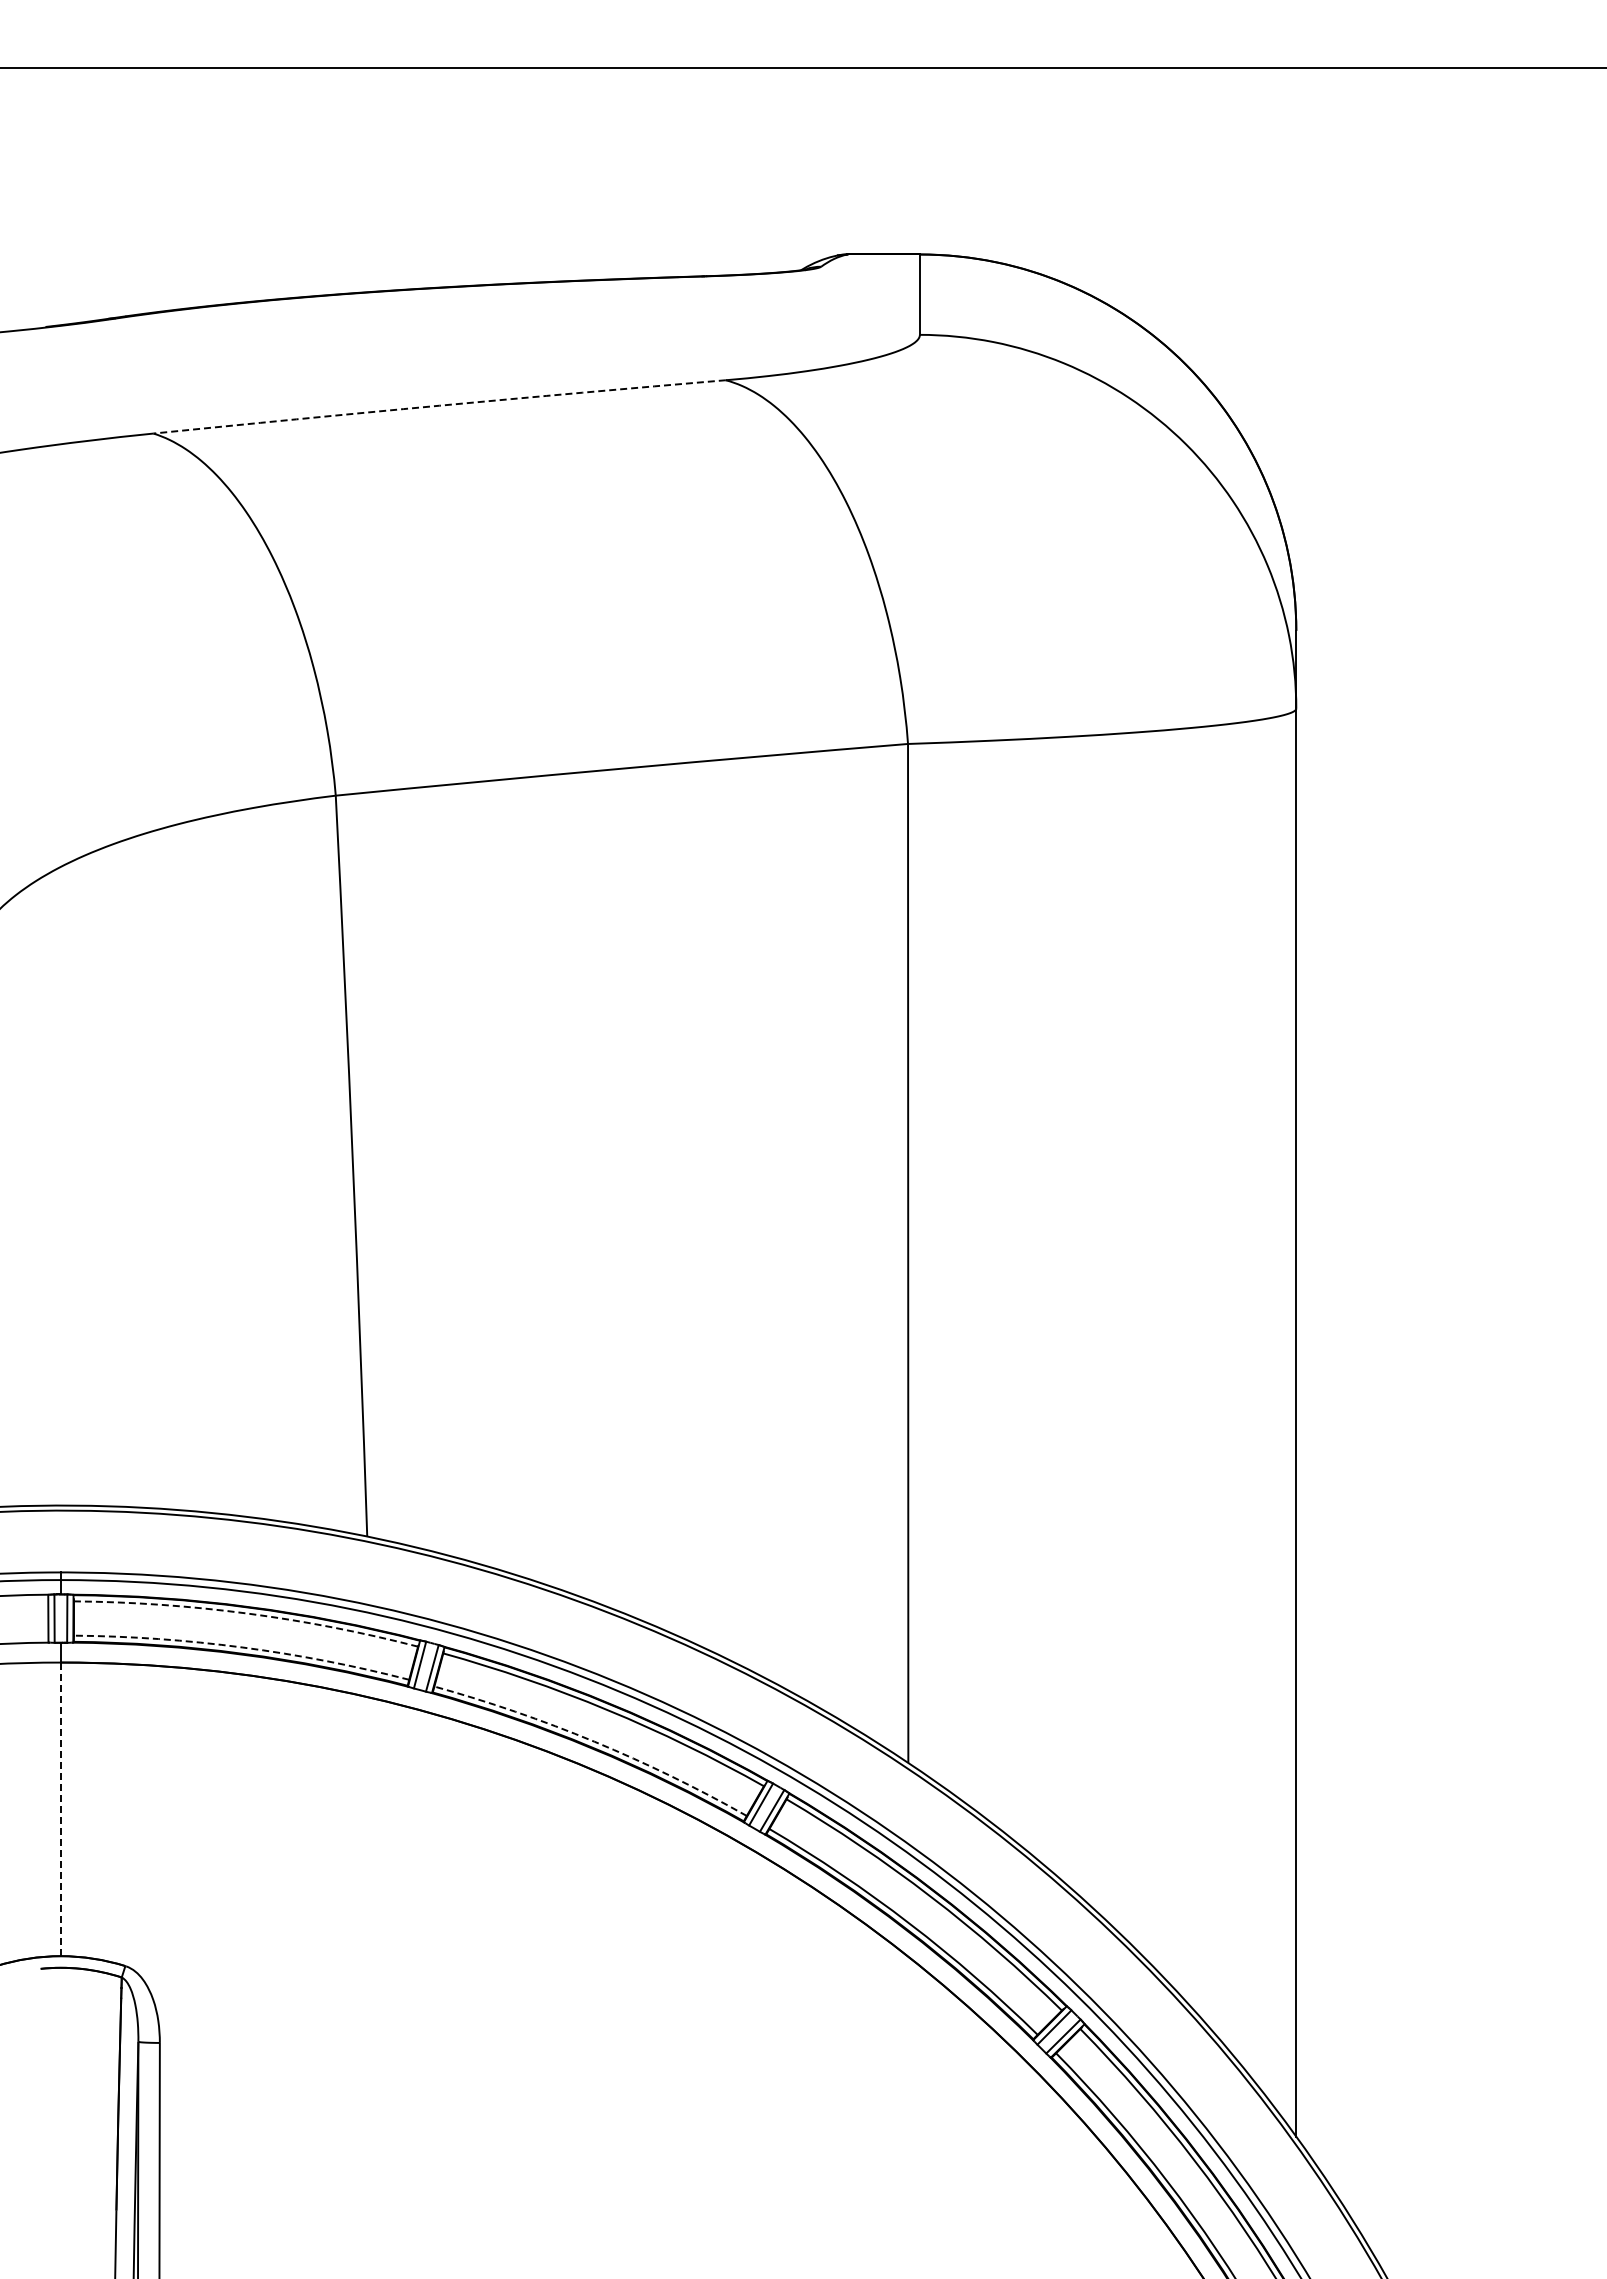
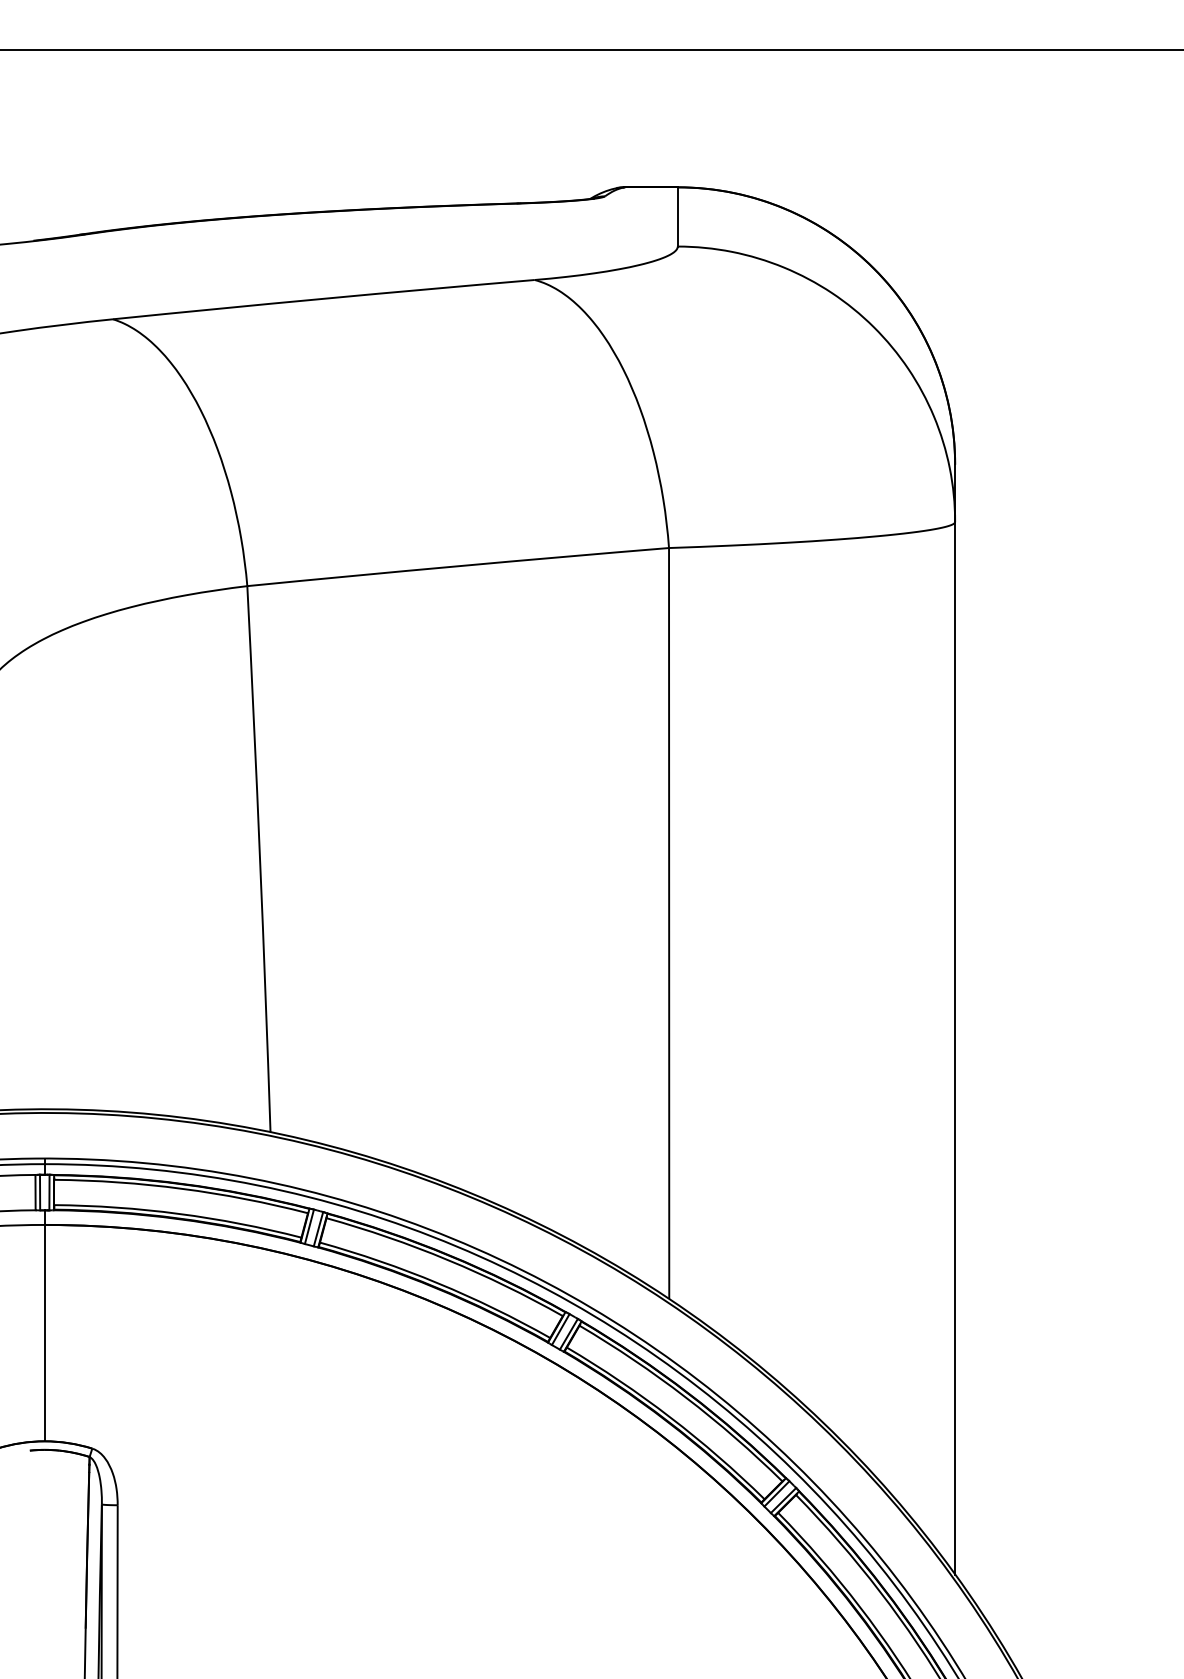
arc: (439, 405) -> (323, 298), dashed -> solid
arc: (247, 1613) -> (182, 1188), dashed -> solid
arc: (242, 1647) -> (178, 1213), dashed -> solid
arc: (594, 1741) -> (437, 1283), dashed -> solid
line: (60, 1809) -> (44, 1333), dashed -> solid

